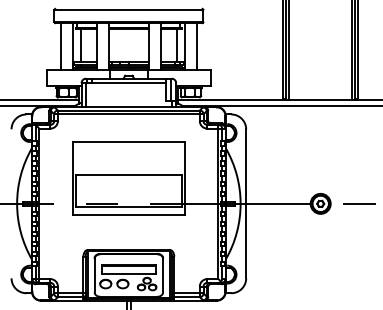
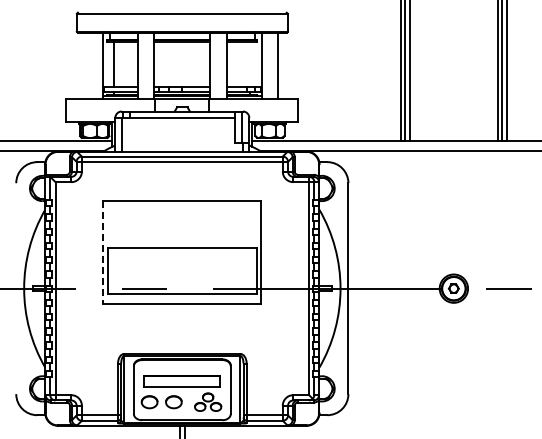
line: (177, 45) -> (250, 64), removed
line: (61, 46) -> (86, 65), removed
line: (73, 178) -> (103, 252), solid -> dashed

